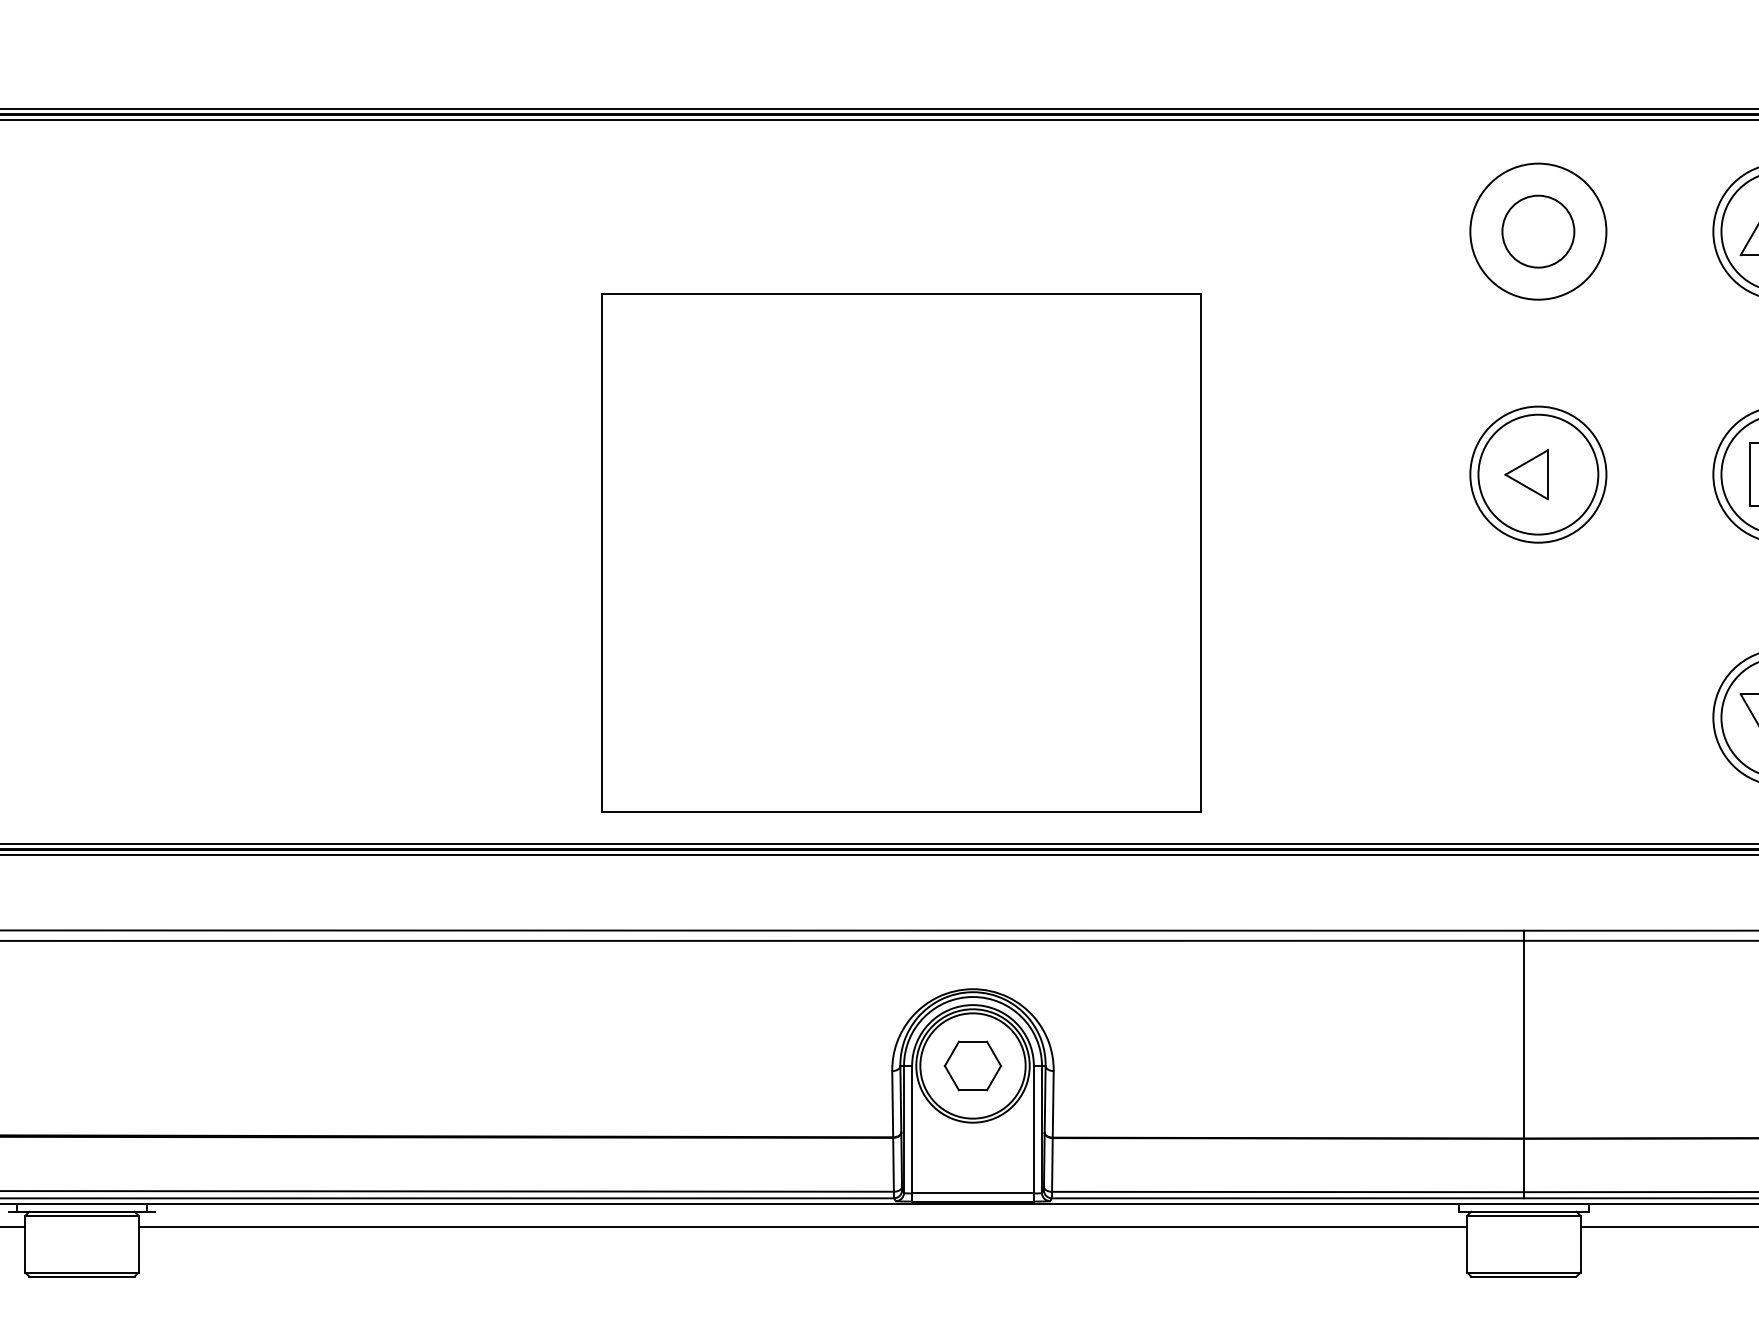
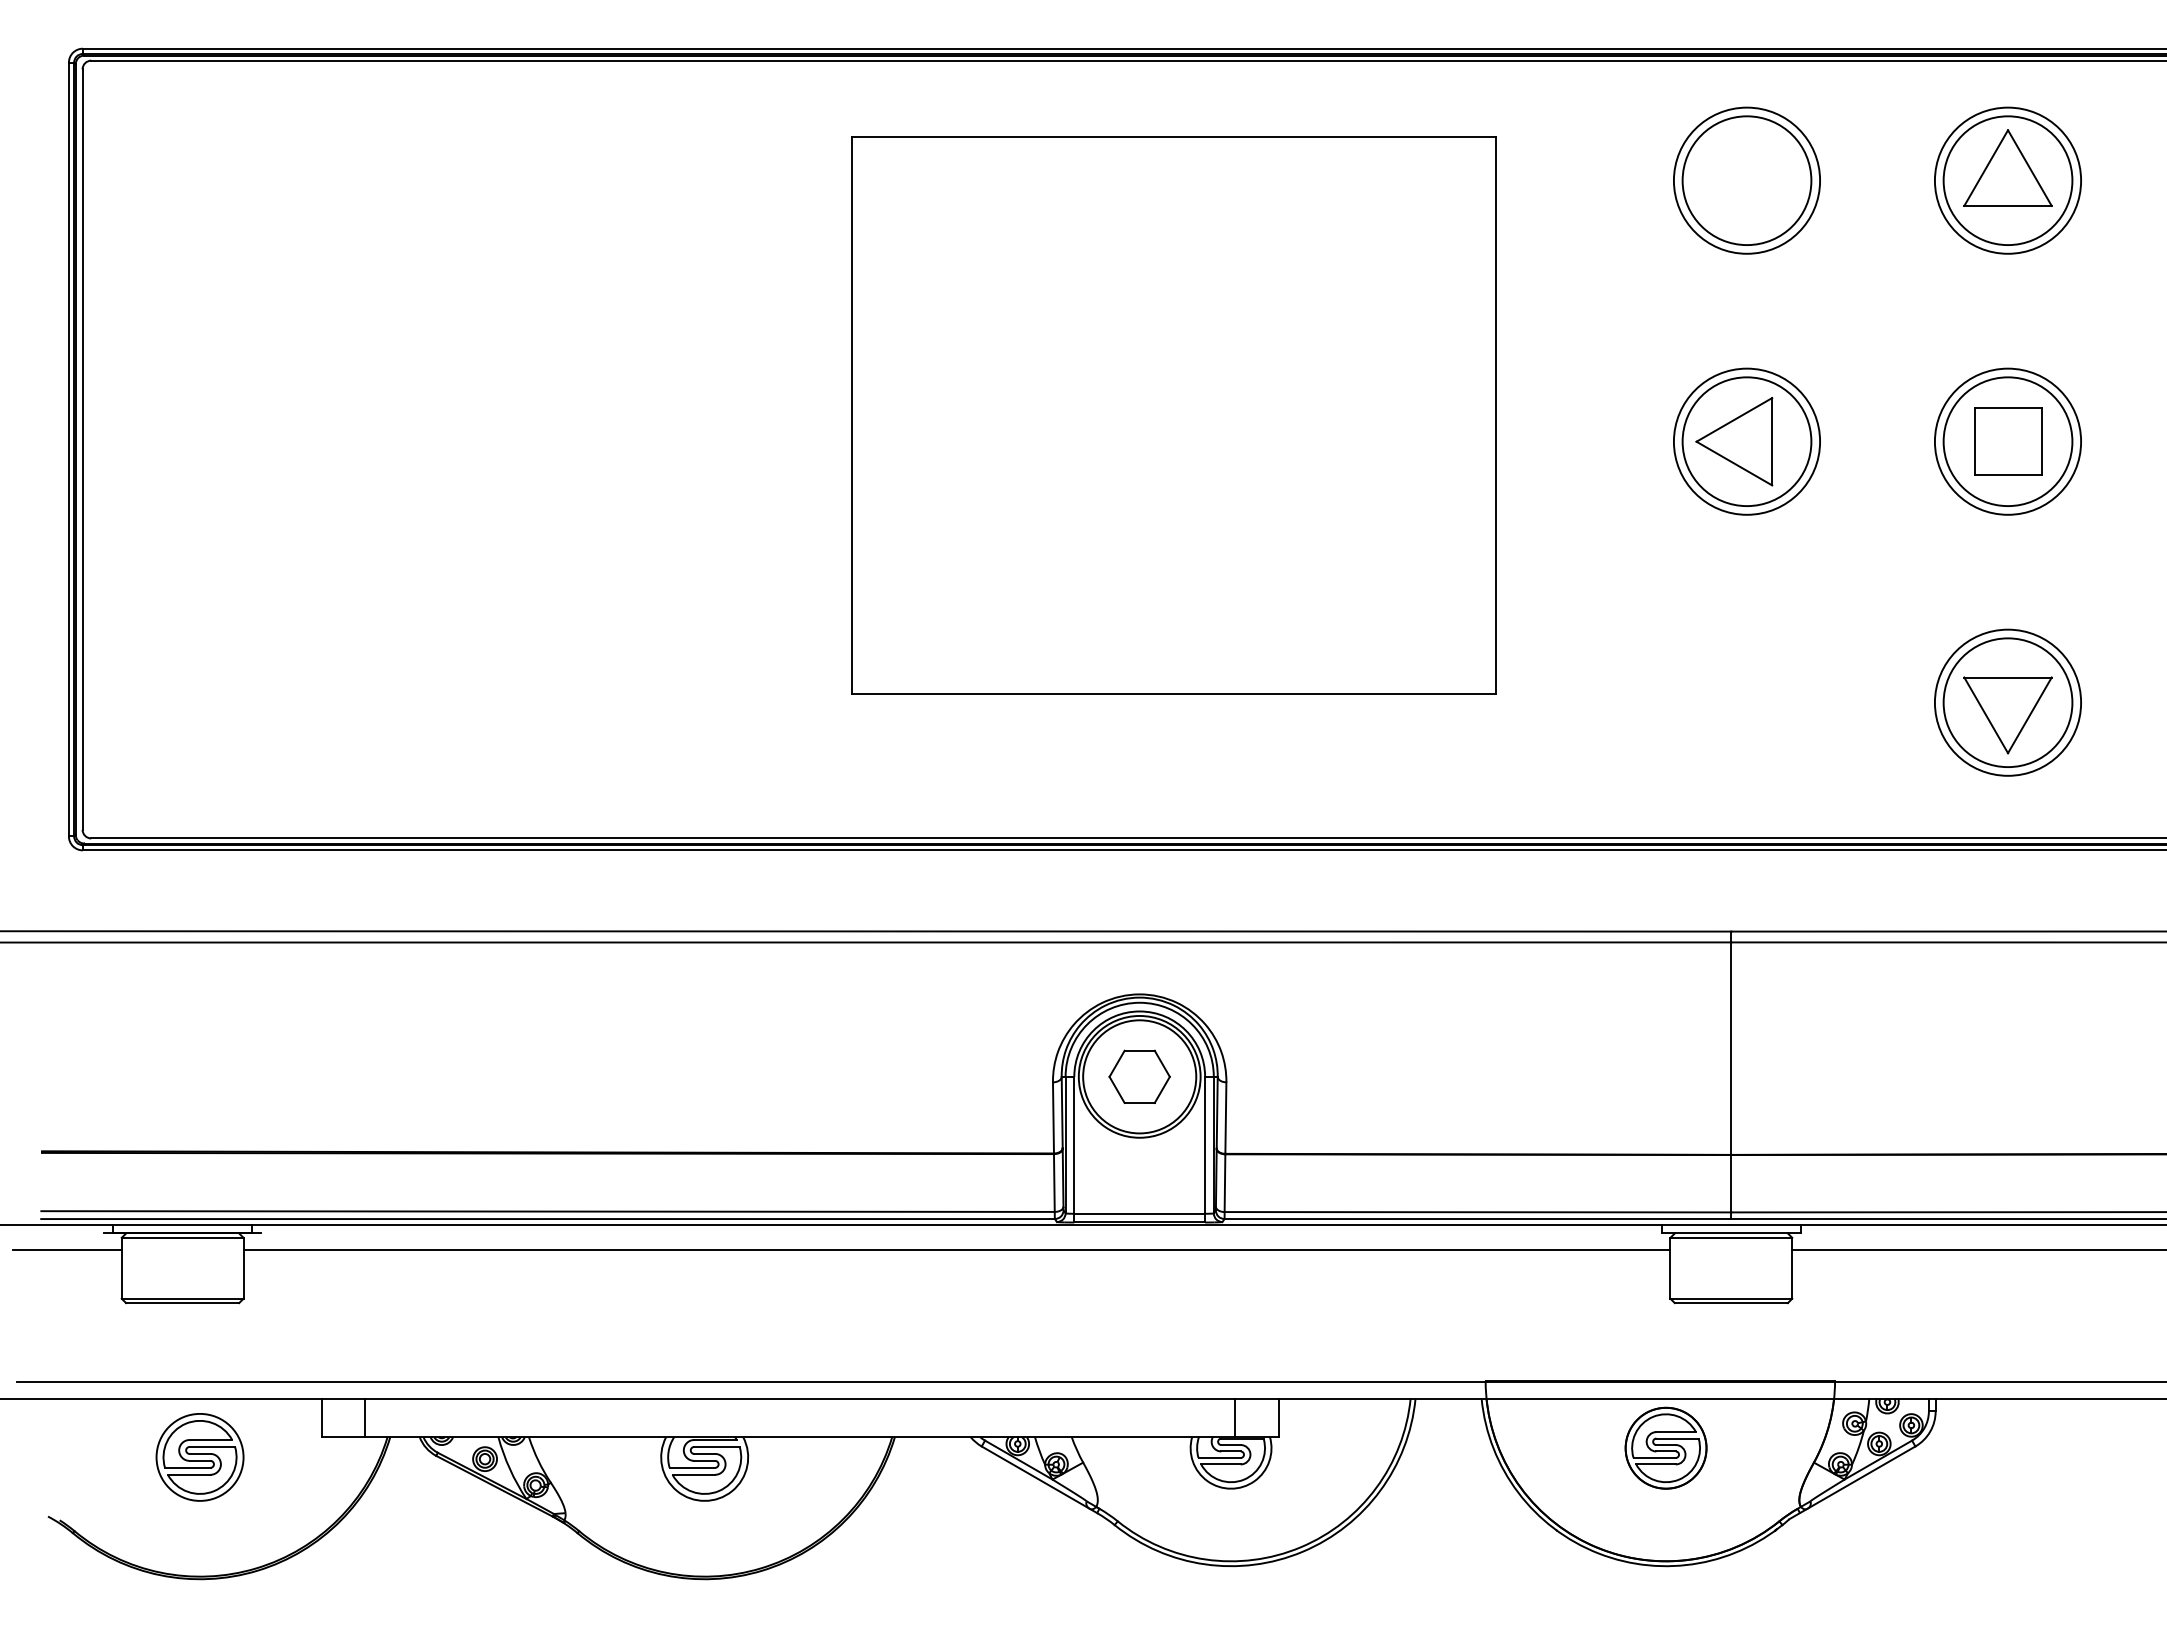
circle: (1537, 231) -> (1746, 180), size x1.67
part: (1526, 474) -> (1734, 441), size x1.67
part: (901, 552) -> (1173, 415), moved

